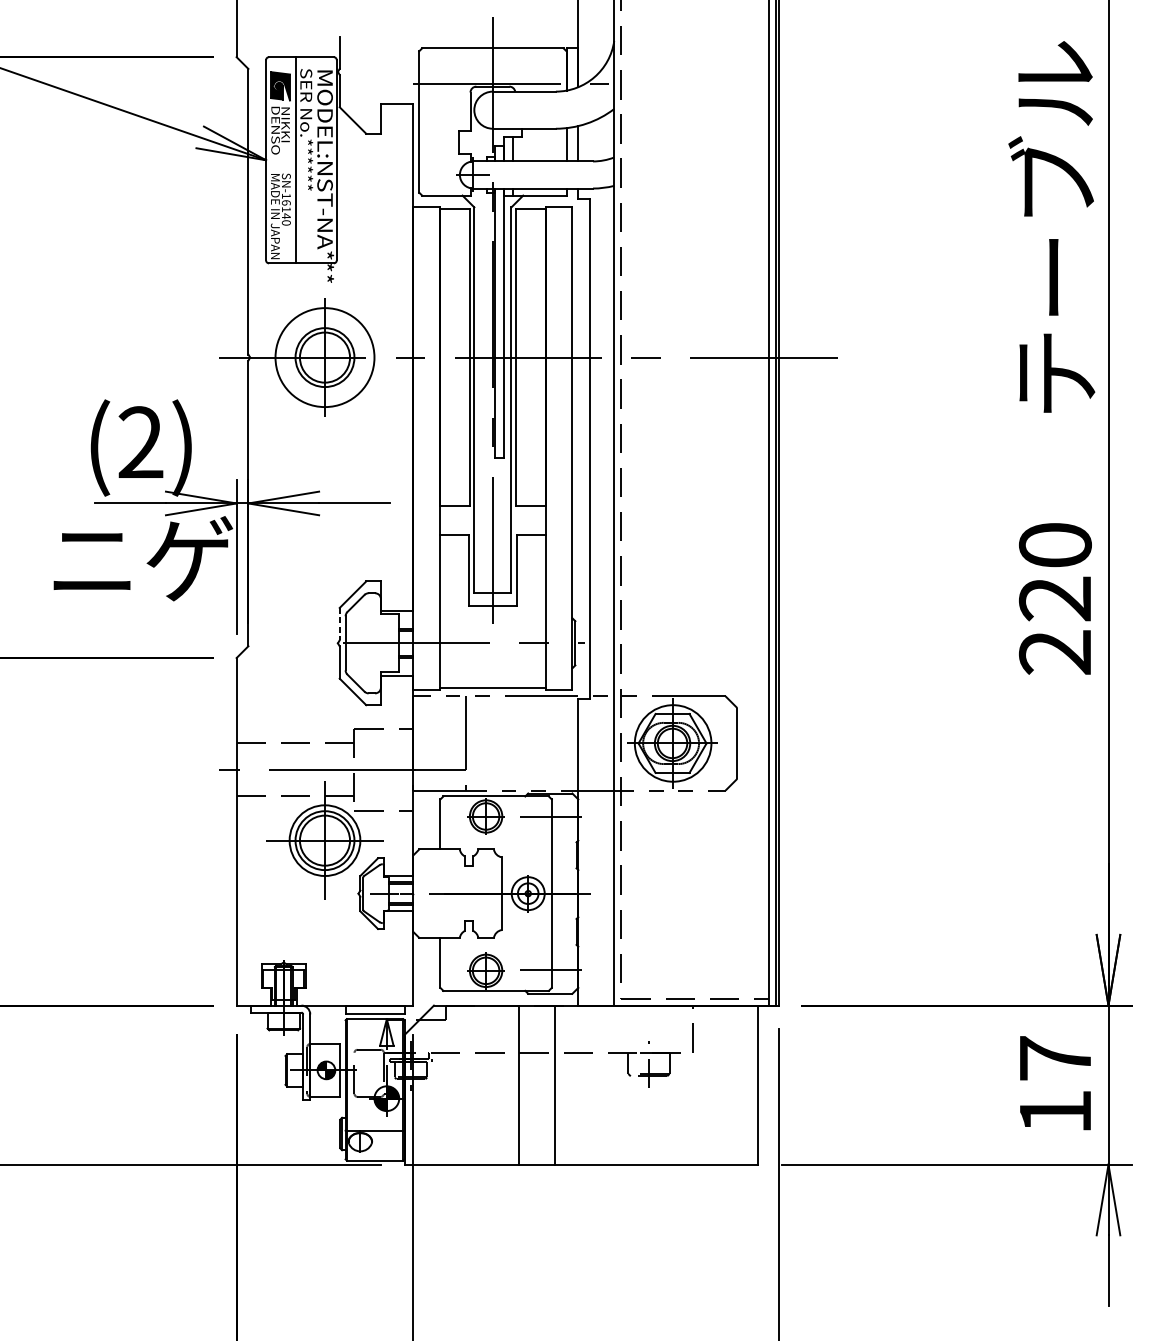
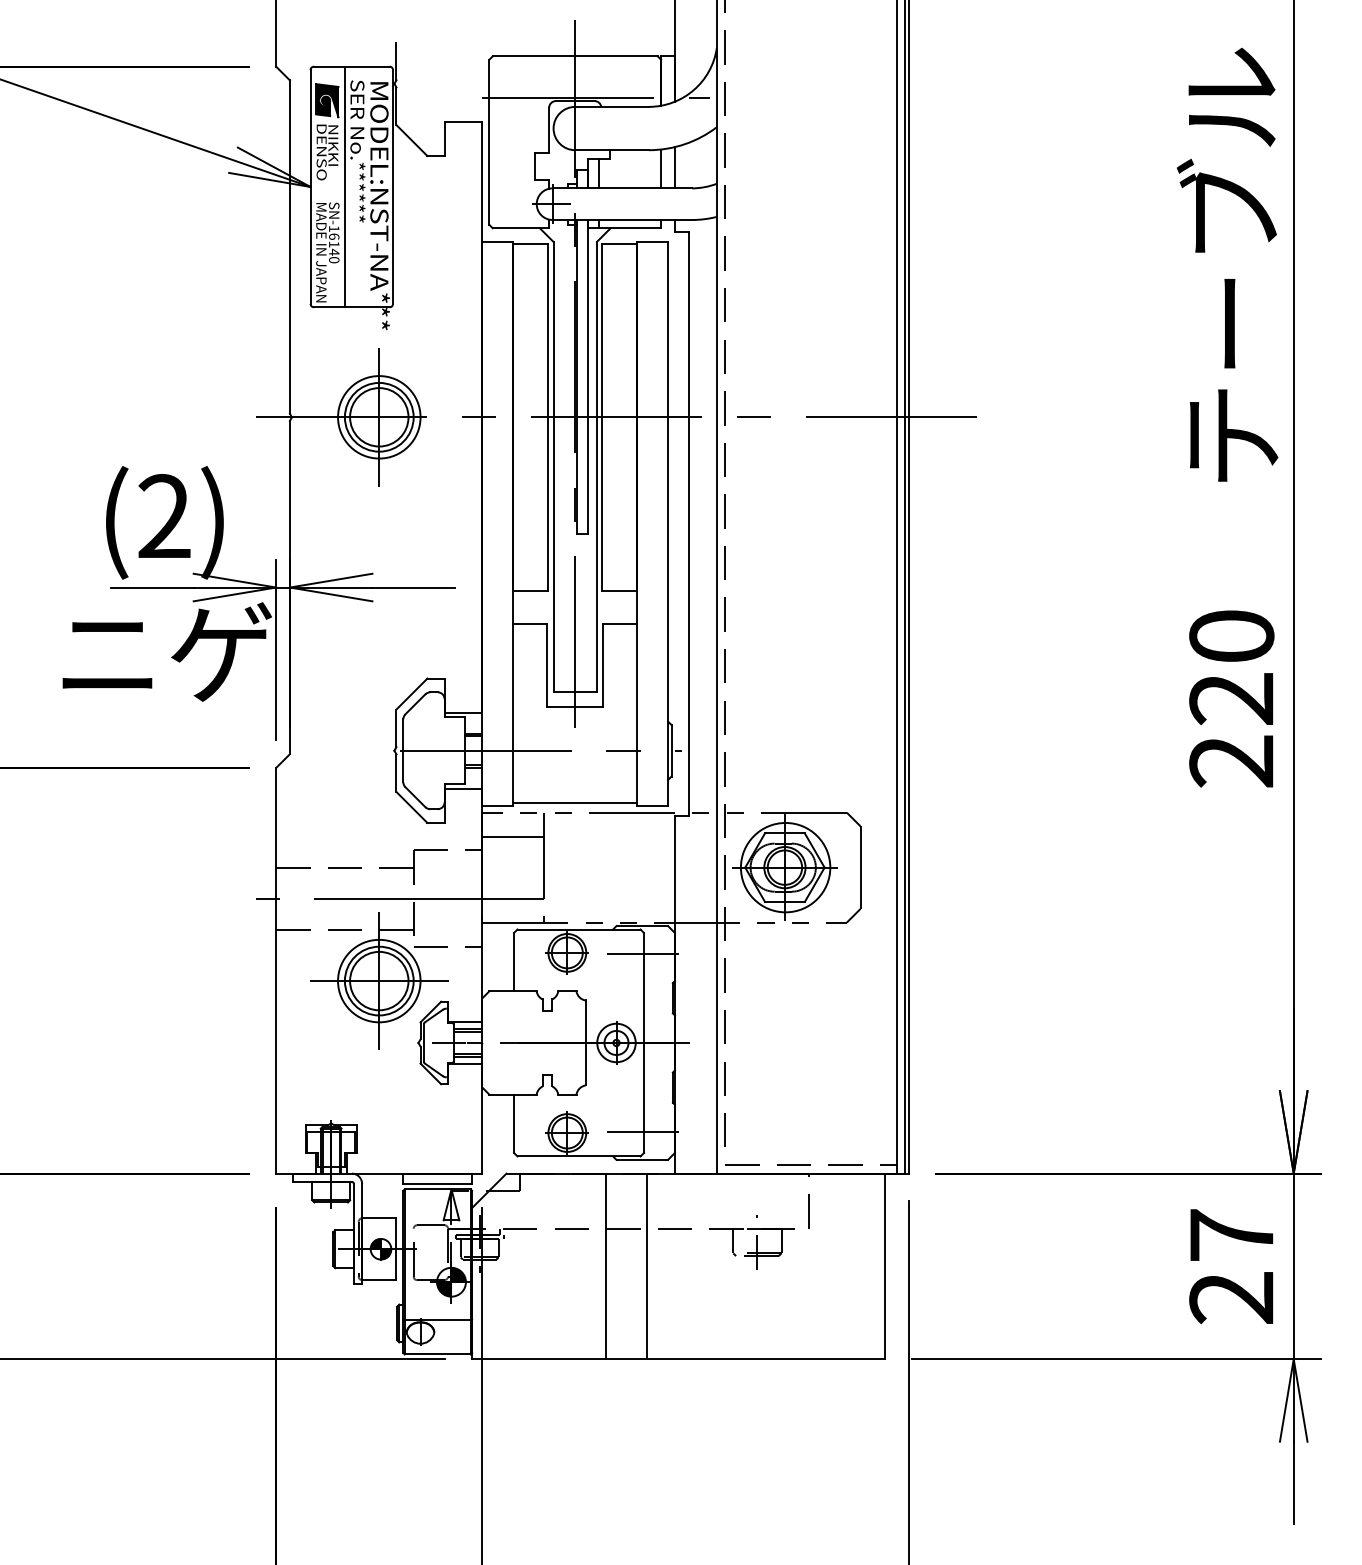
circle: (325, 357) -> (379, 417), size x0.71
line: (339, 624) -> (396, 728), dashed -> solid
line: (439, 716) -> (513, 836), added
text: (1055, 1112) -> (1231, 1298), 17 -> 27

